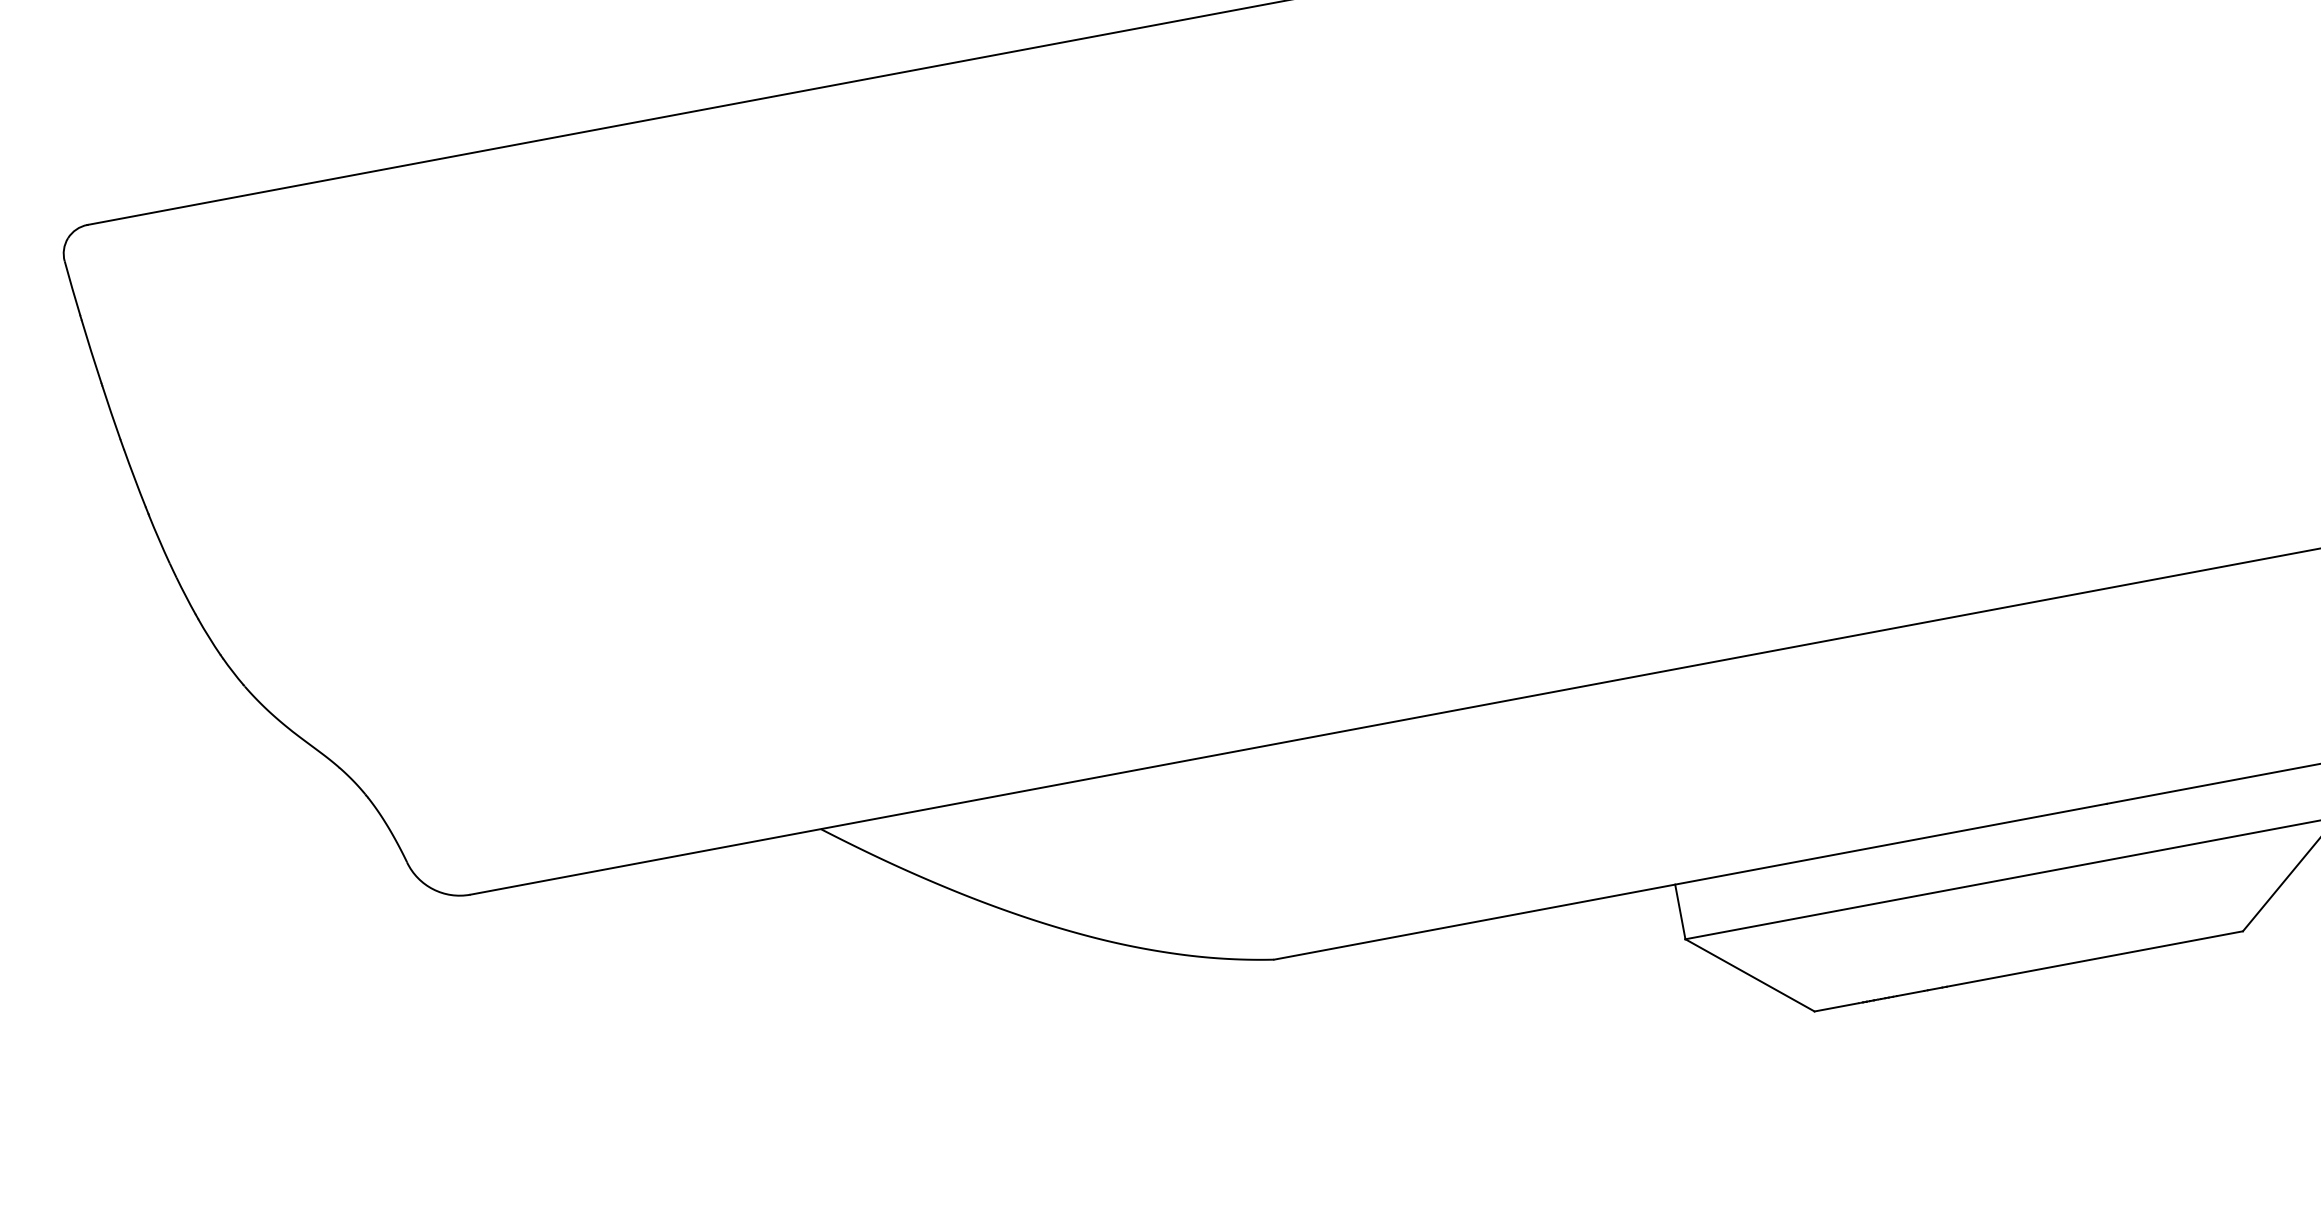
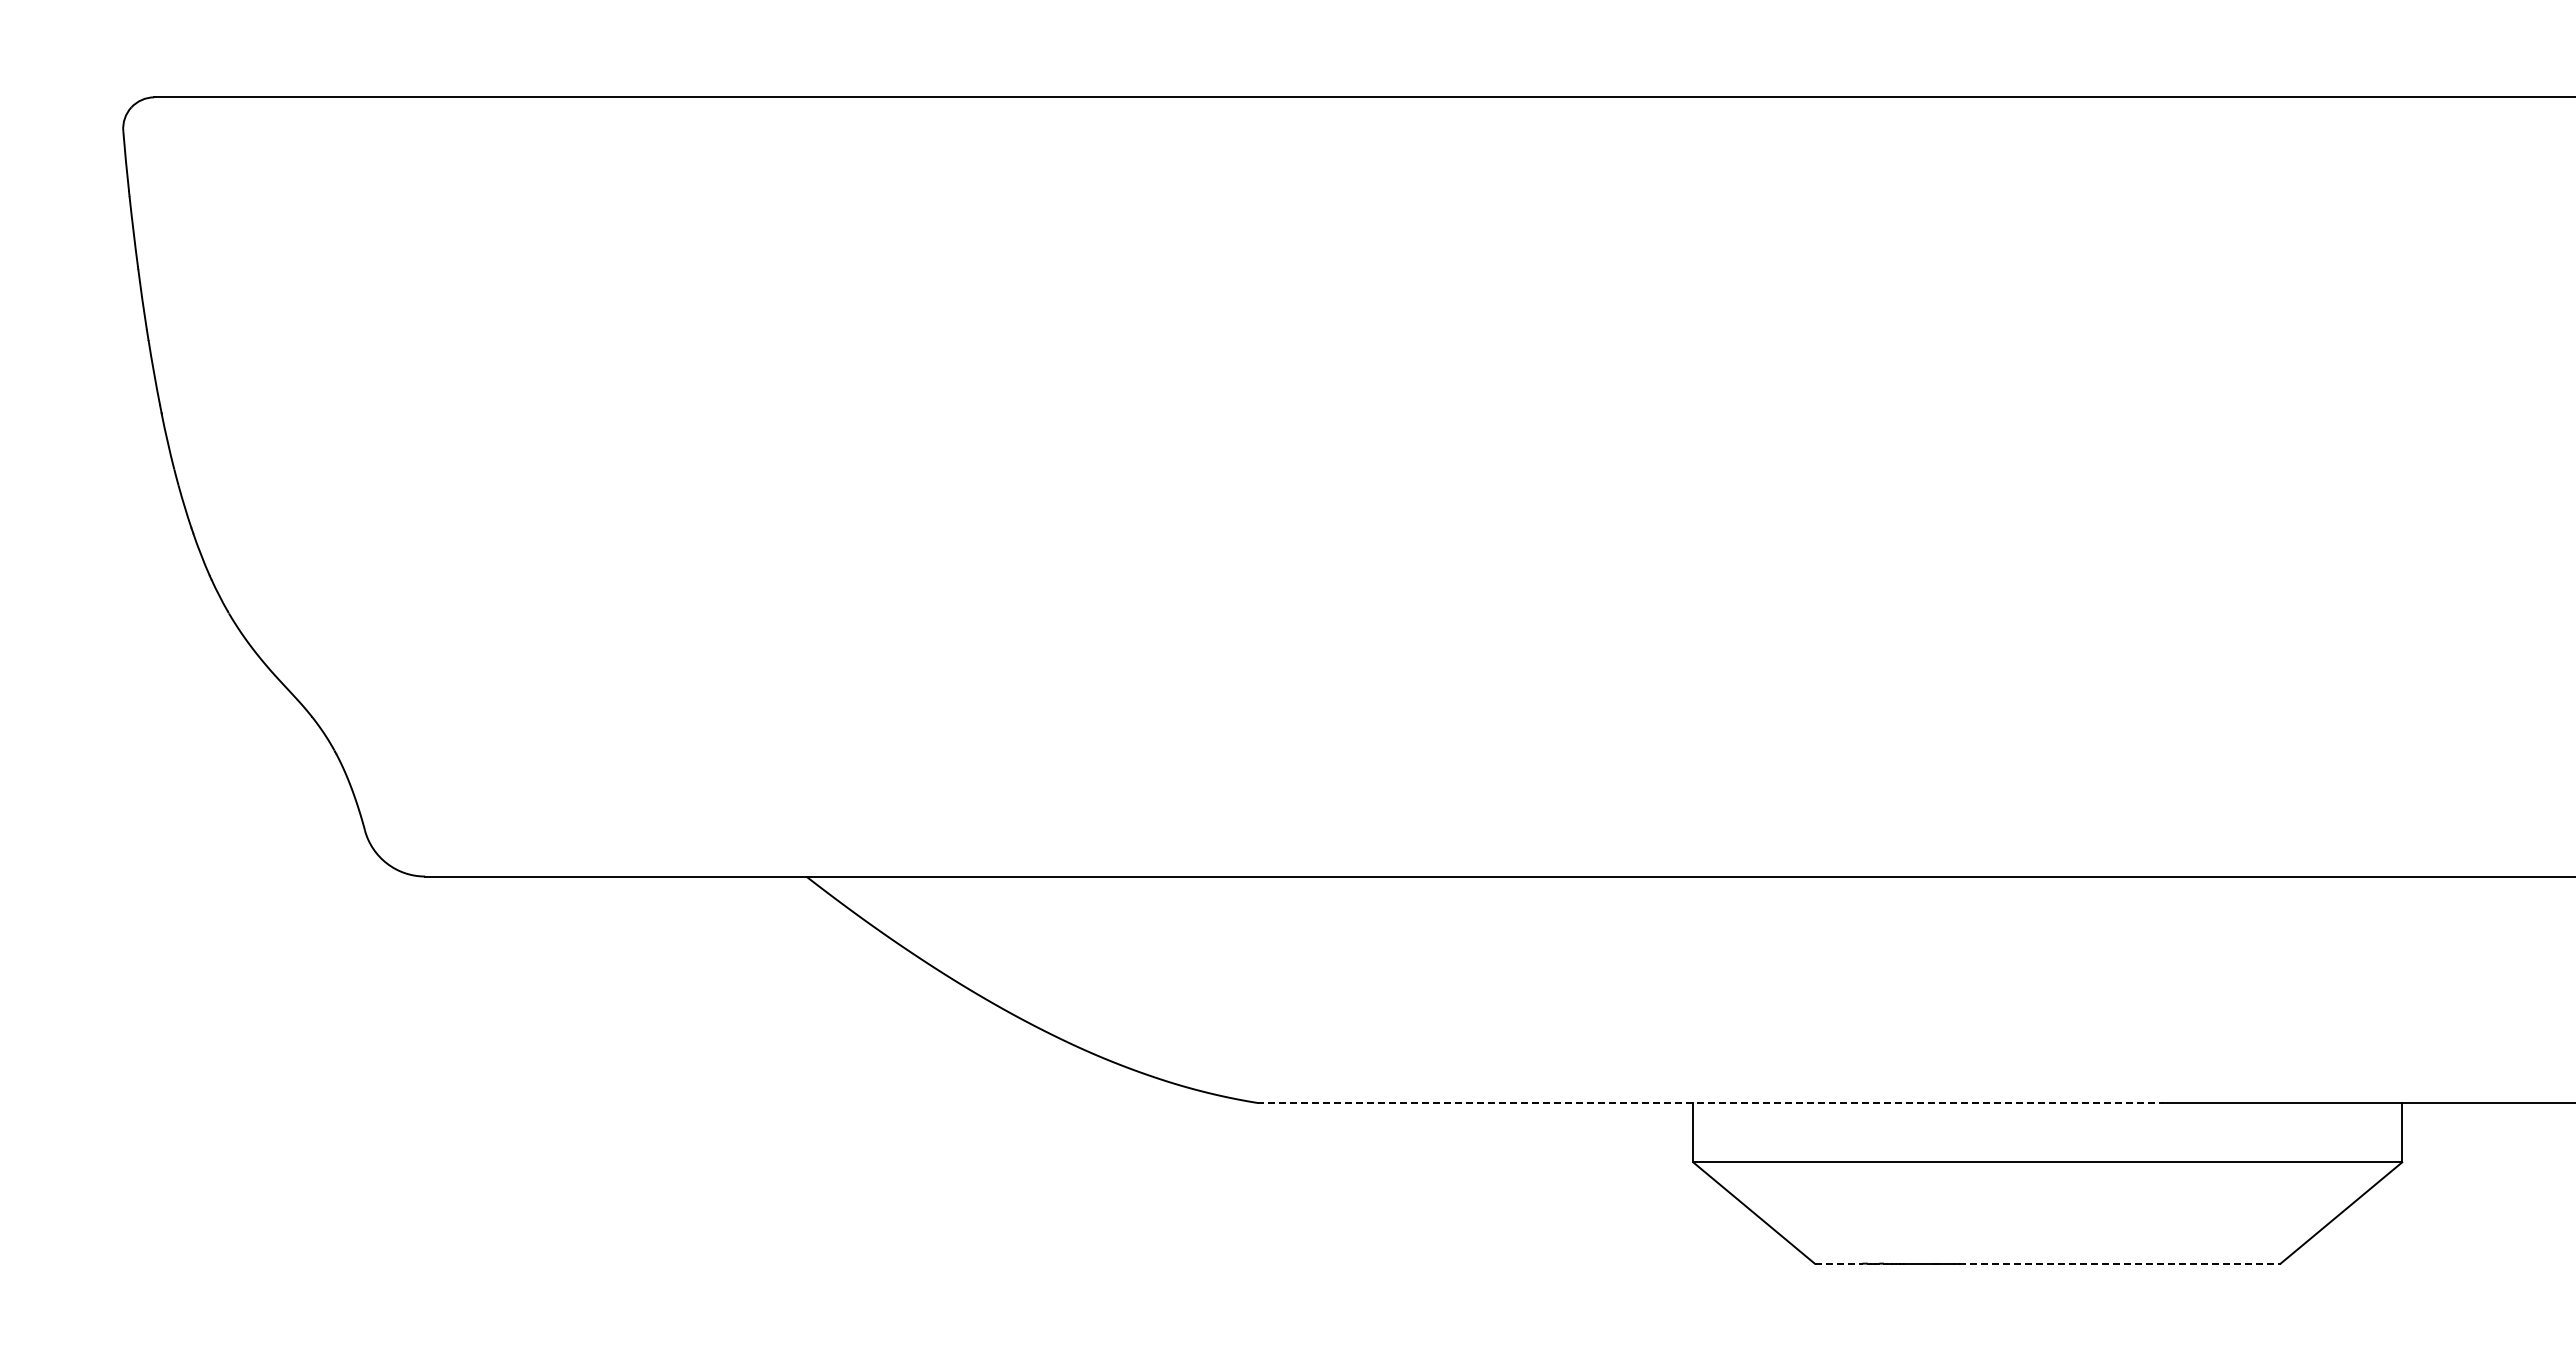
line: (1690, 881) -> (1709, 1102), solid -> dashed
line: (2095, 958) -> (2120, 1263), solid -> dashed
line: (1836, 1007) -> (1838, 1263), solid -> dashed

